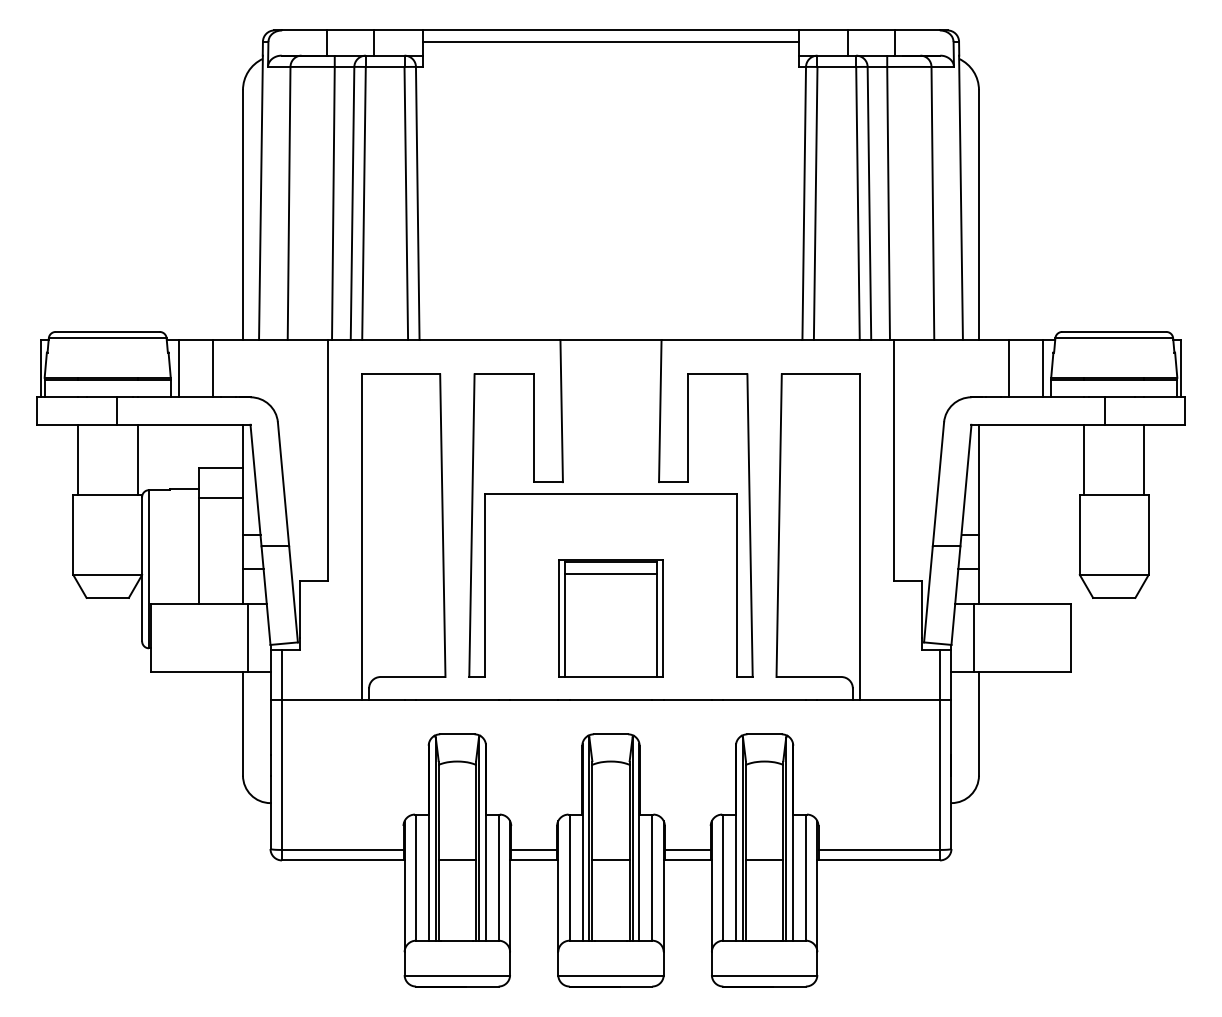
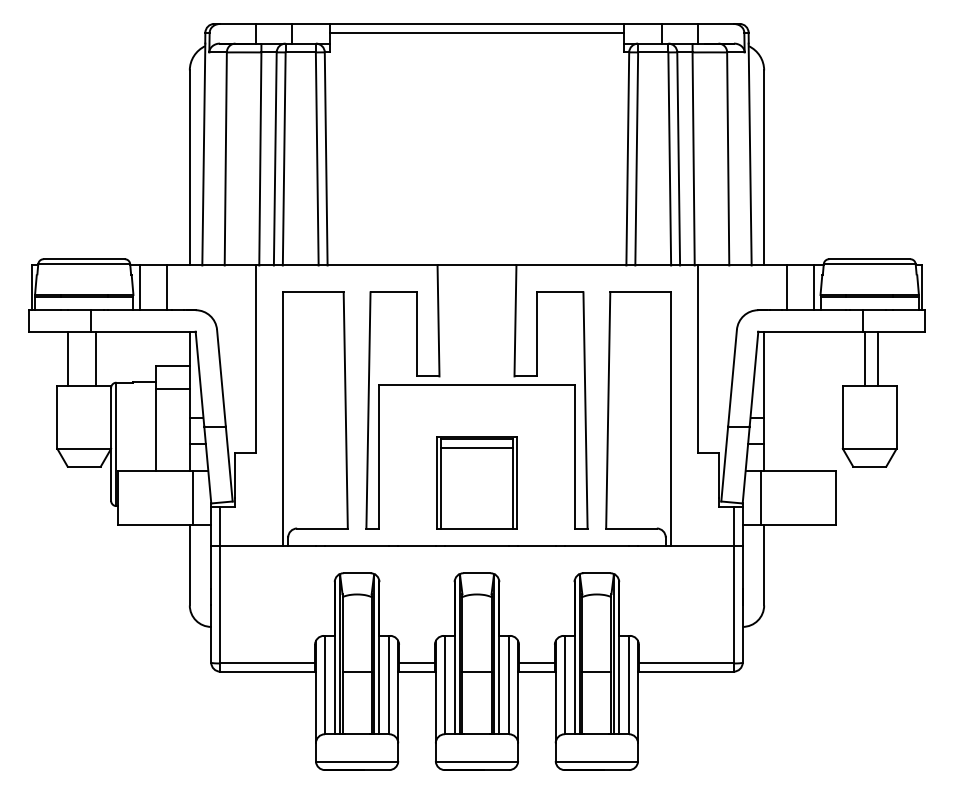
line: (77, 459) -> (95, 358), moved
line: (137, 459) -> (67, 358), moved
line: (1084, 459) -> (878, 358), moved
line: (1144, 459) -> (865, 358), moved

